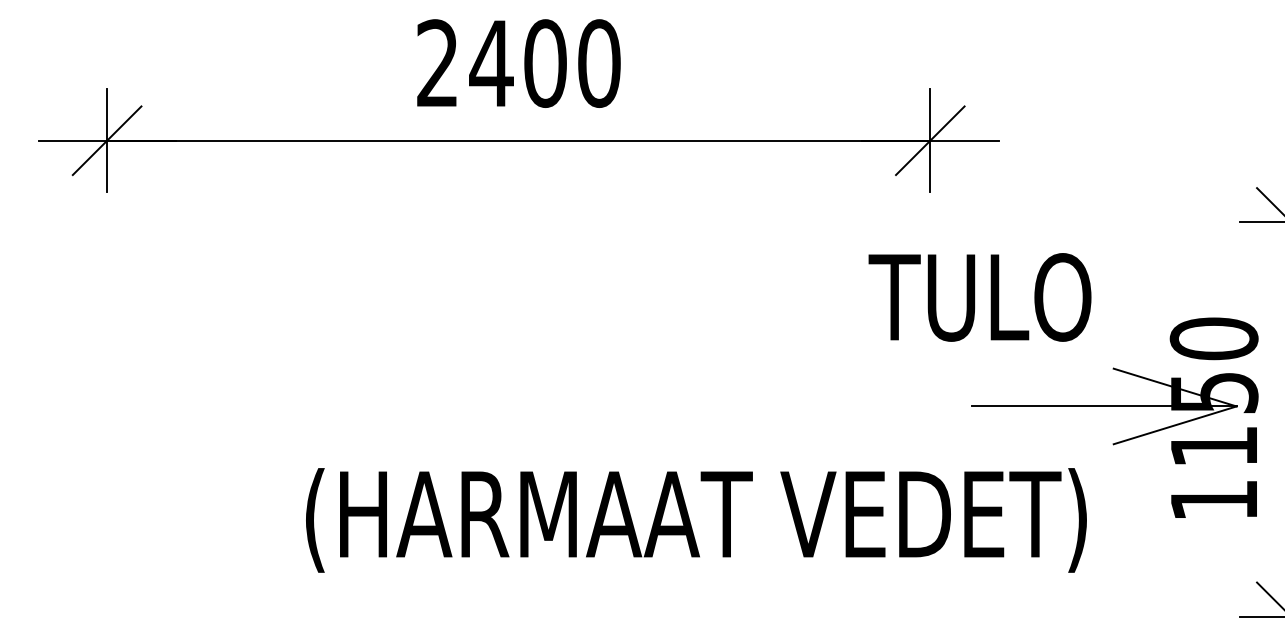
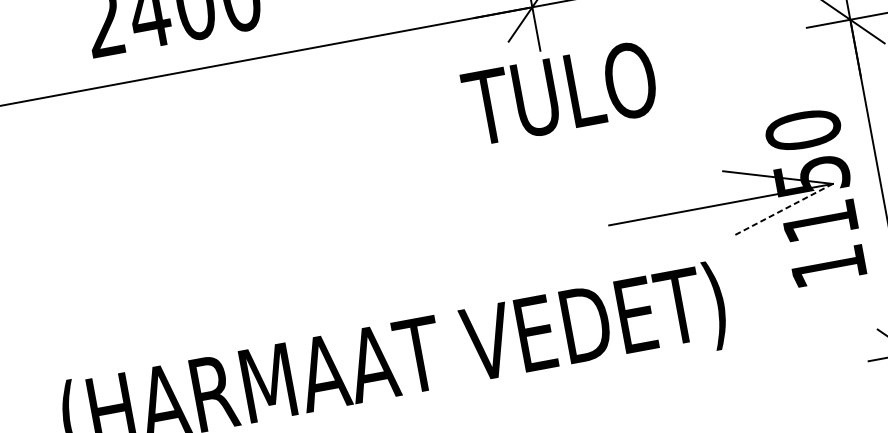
text: (979, 297) -> (559, 93), moved
line: (1174, 425) -> (783, 209), solid -> dashed

